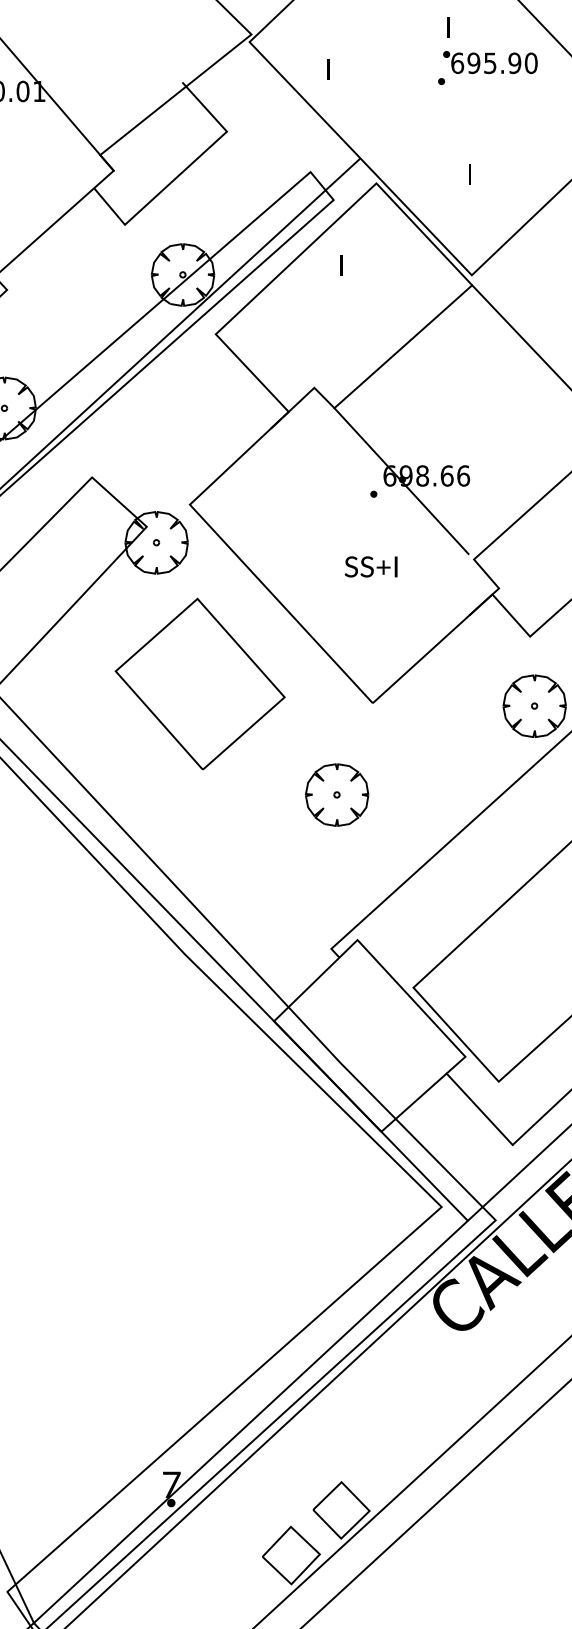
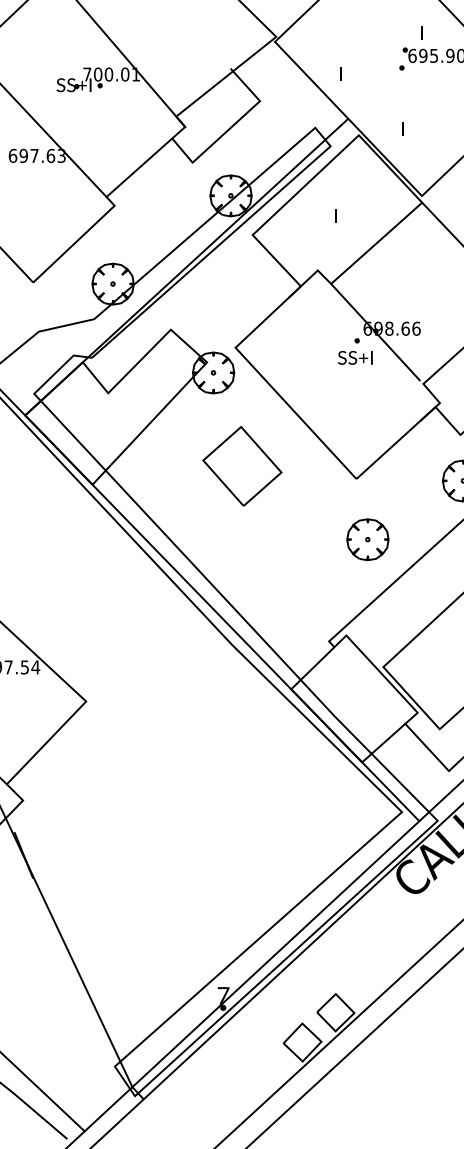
text: (448, 26) -> (421, 32), moved
text: (327, 68) -> (340, 73), moved
text: (469, 173) -> (402, 128), moved
text: (341, 265) -> (335, 215), moved
text: (371, 566) -> (355, 357), moved
part: (200, 684) -> (242, 466), size x0.7
part: (336, 794) -> (367, 539), moved

